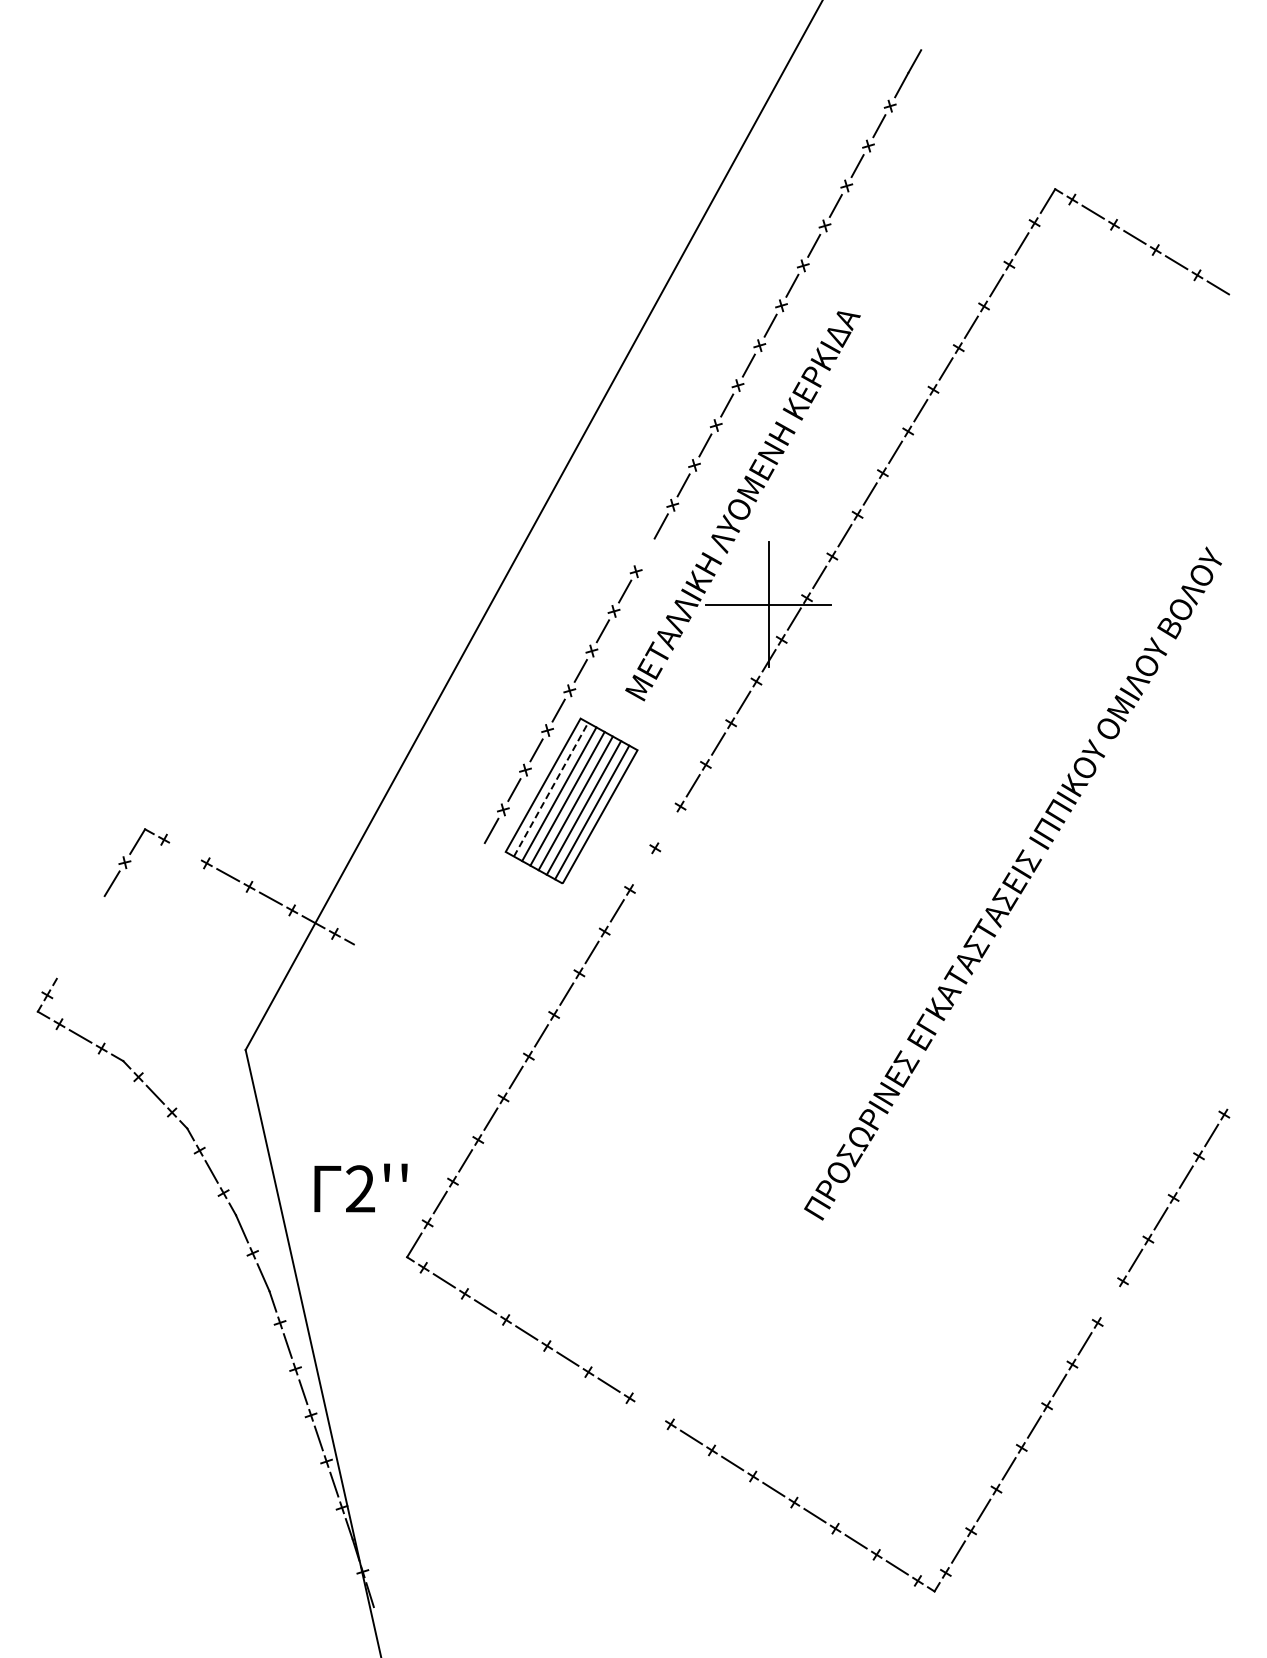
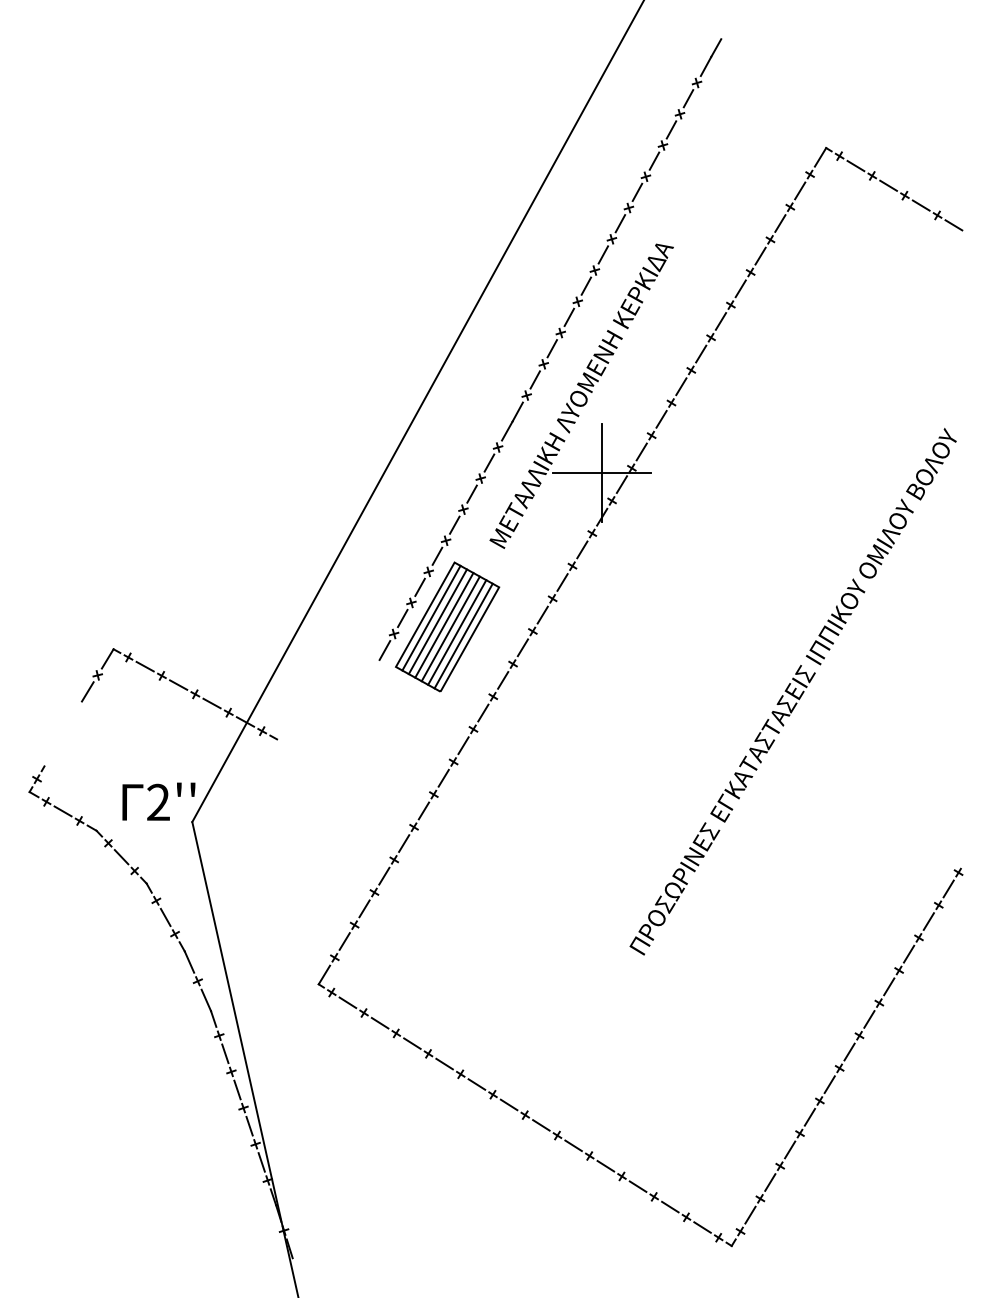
line: (647, 550) -> (506, 430), added
line: (551, 789) -> (431, 618), dashed -> solid
line: (667, 827) -> (522, 647), added
line: (185, 851) -> (145, 666), added
line: (642, 868) -> (503, 679), added
text: (360, 1187) -> (158, 801), moved
line: (1109, 1301) -> (868, 1018), added
line: (649, 1411) -> (508, 1105), added

